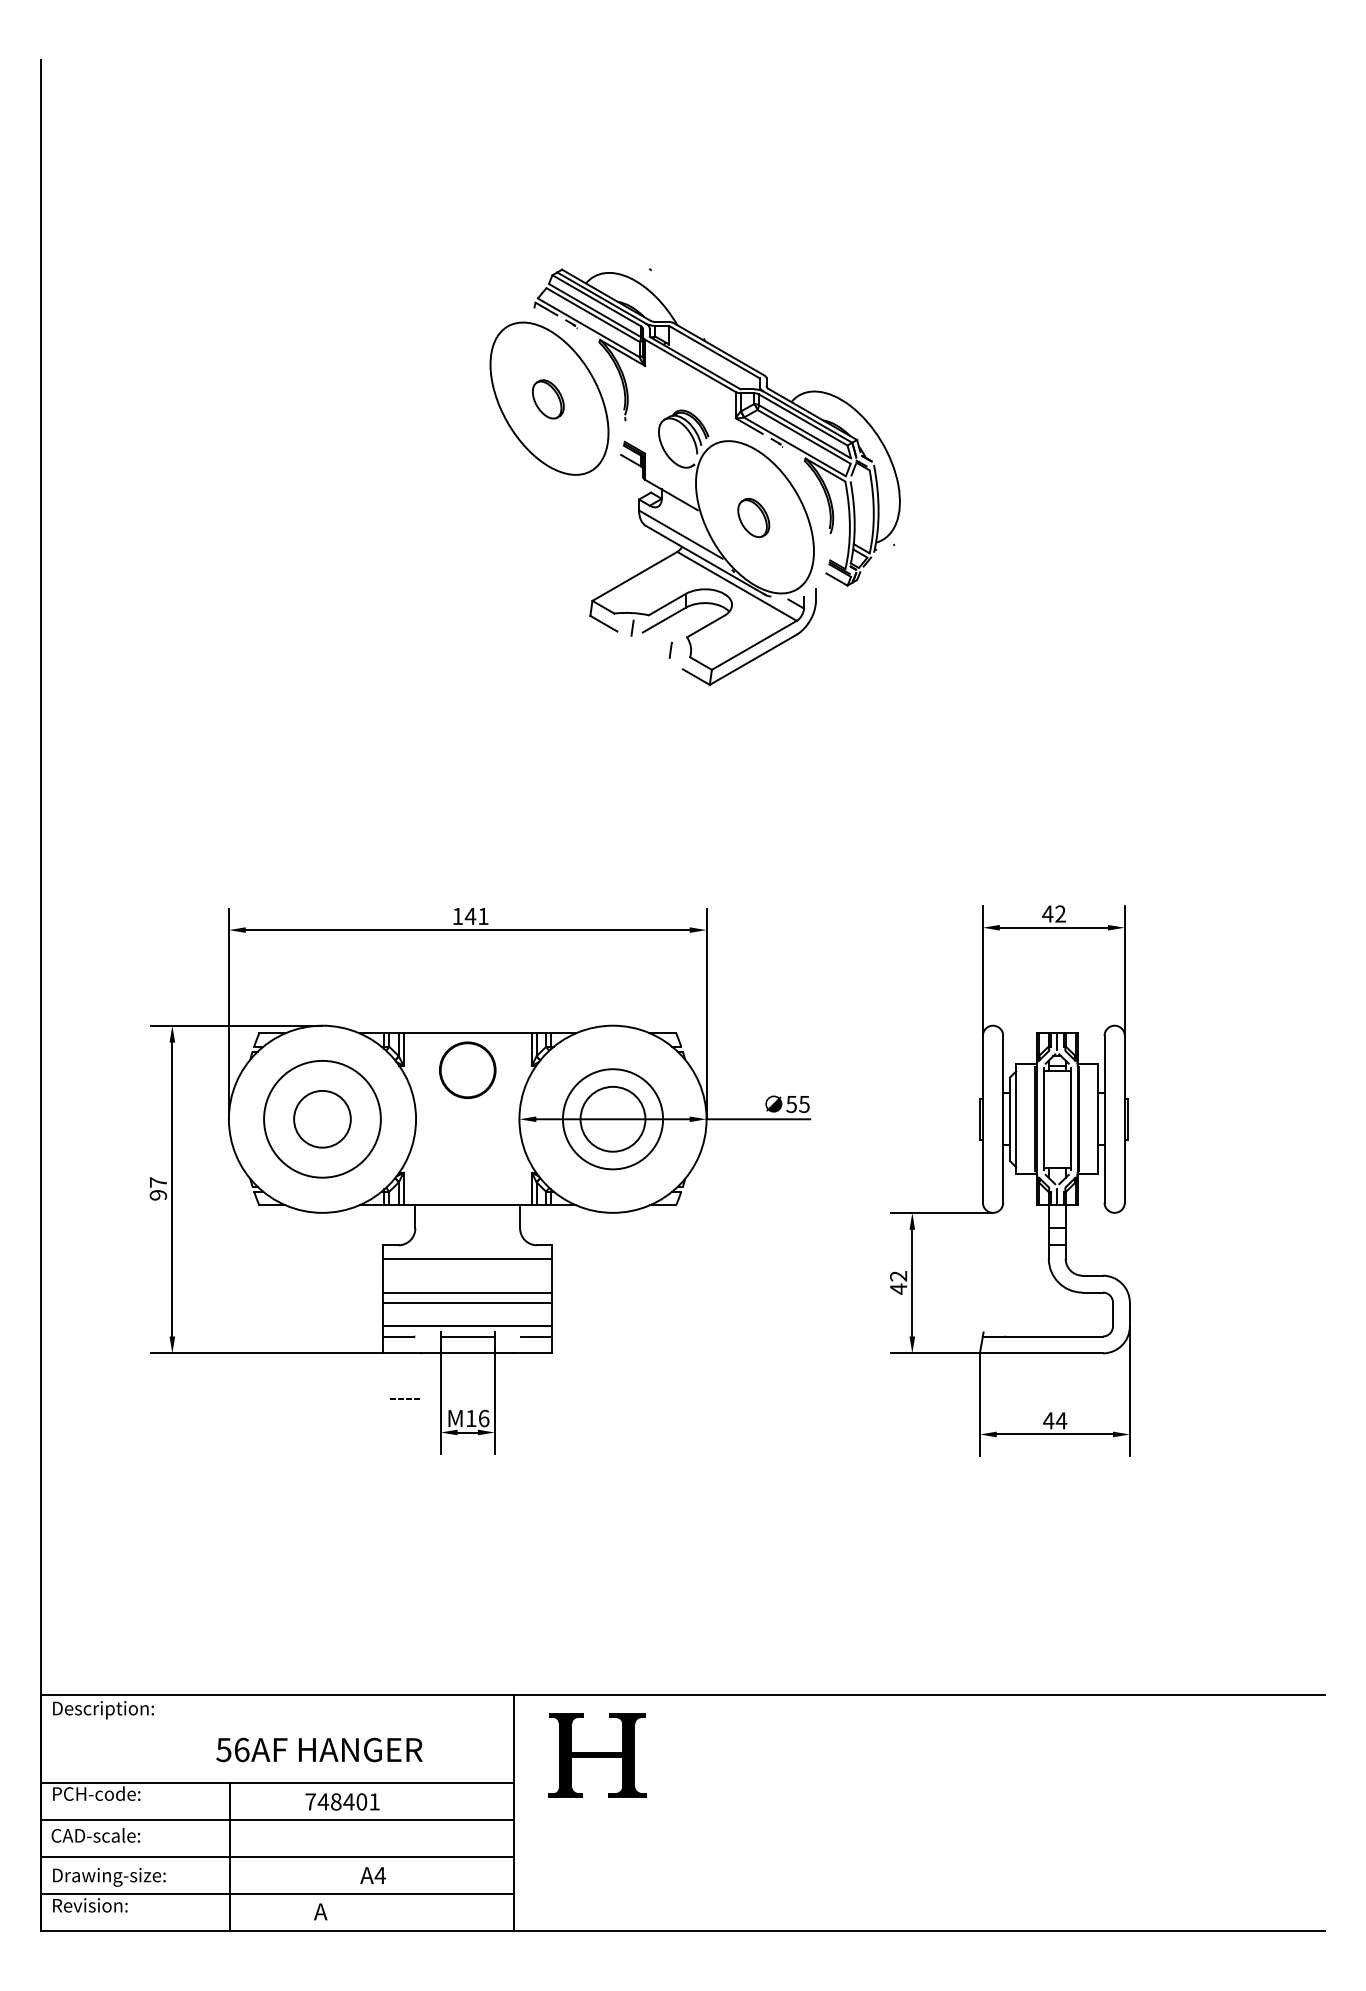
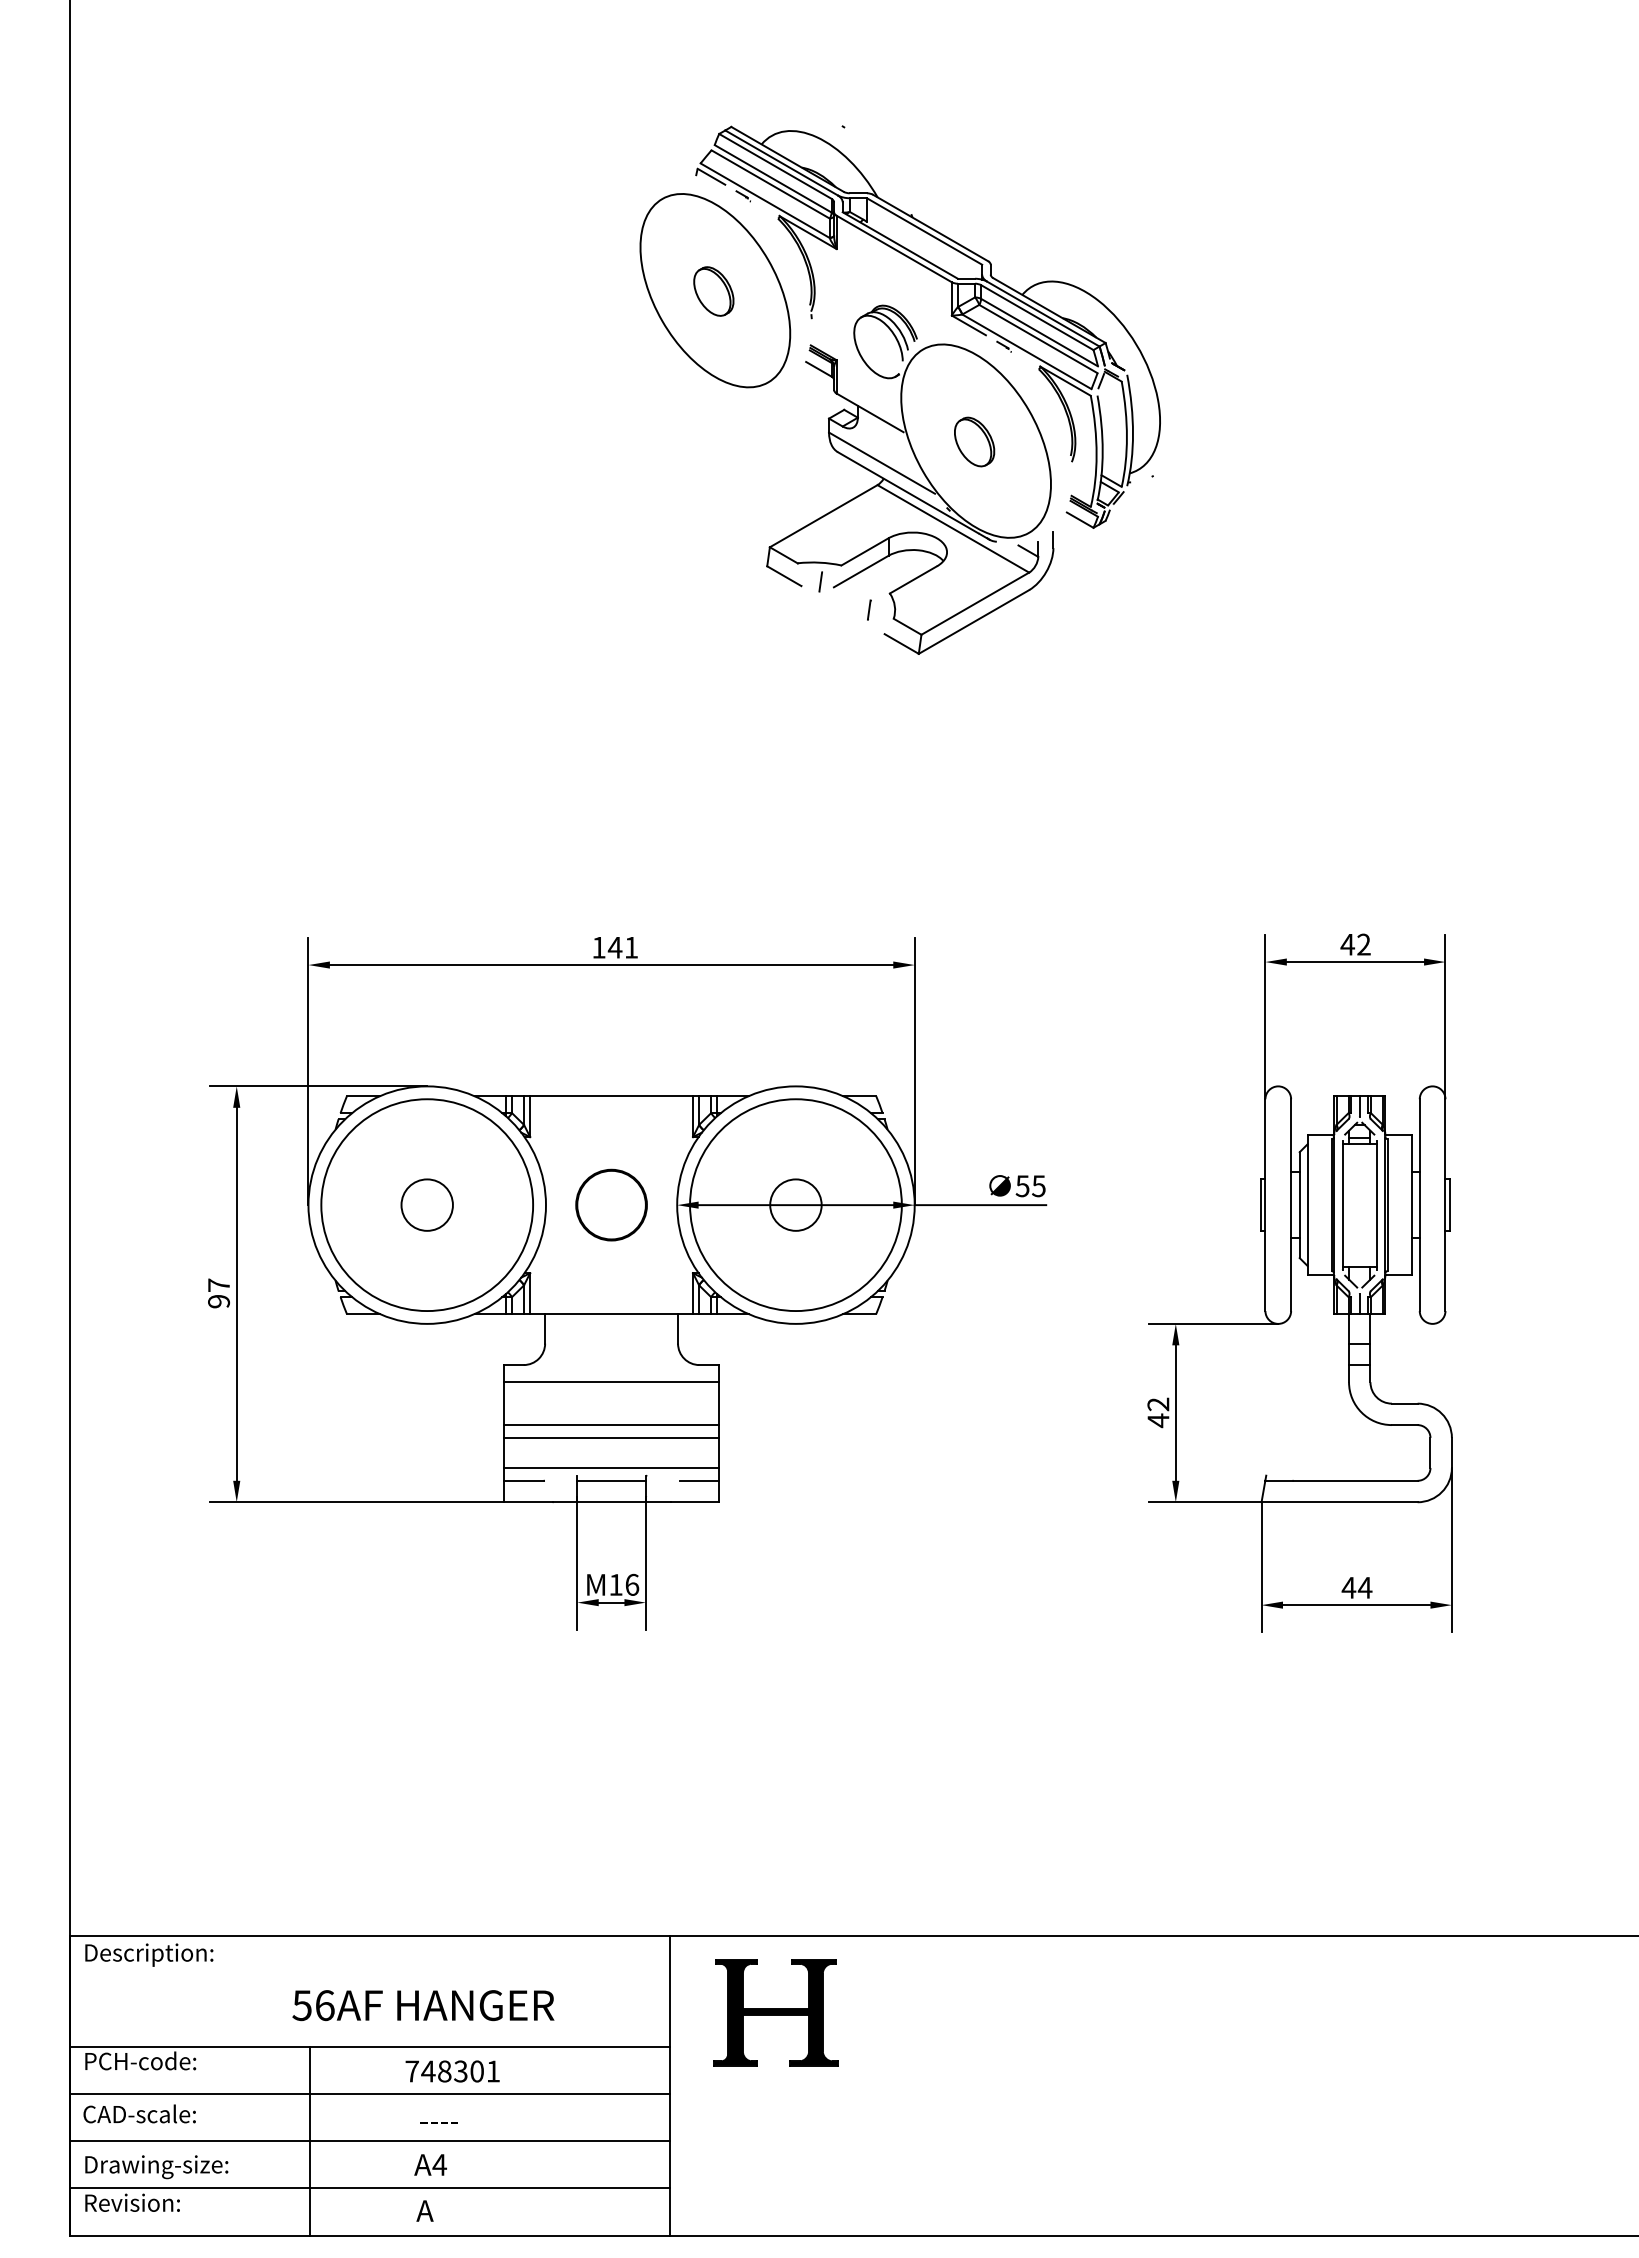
circle: (467, 1069) -> (611, 1204), moved
circle: (322, 1118) -> (427, 1204), size x1.43
circle: (612, 1118) -> (795, 1204), size x1.67
circle: (322, 1119) -> (427, 1205), size x0.71
circle: (612, 1119) -> (795, 1205), size x0.62
text: (404, 1398) -> (438, 2122), moved
text: (348, 1801) -> (460, 2070), 748401 -> 748301
text: (373, 1875) -> (431, 2164), moved

